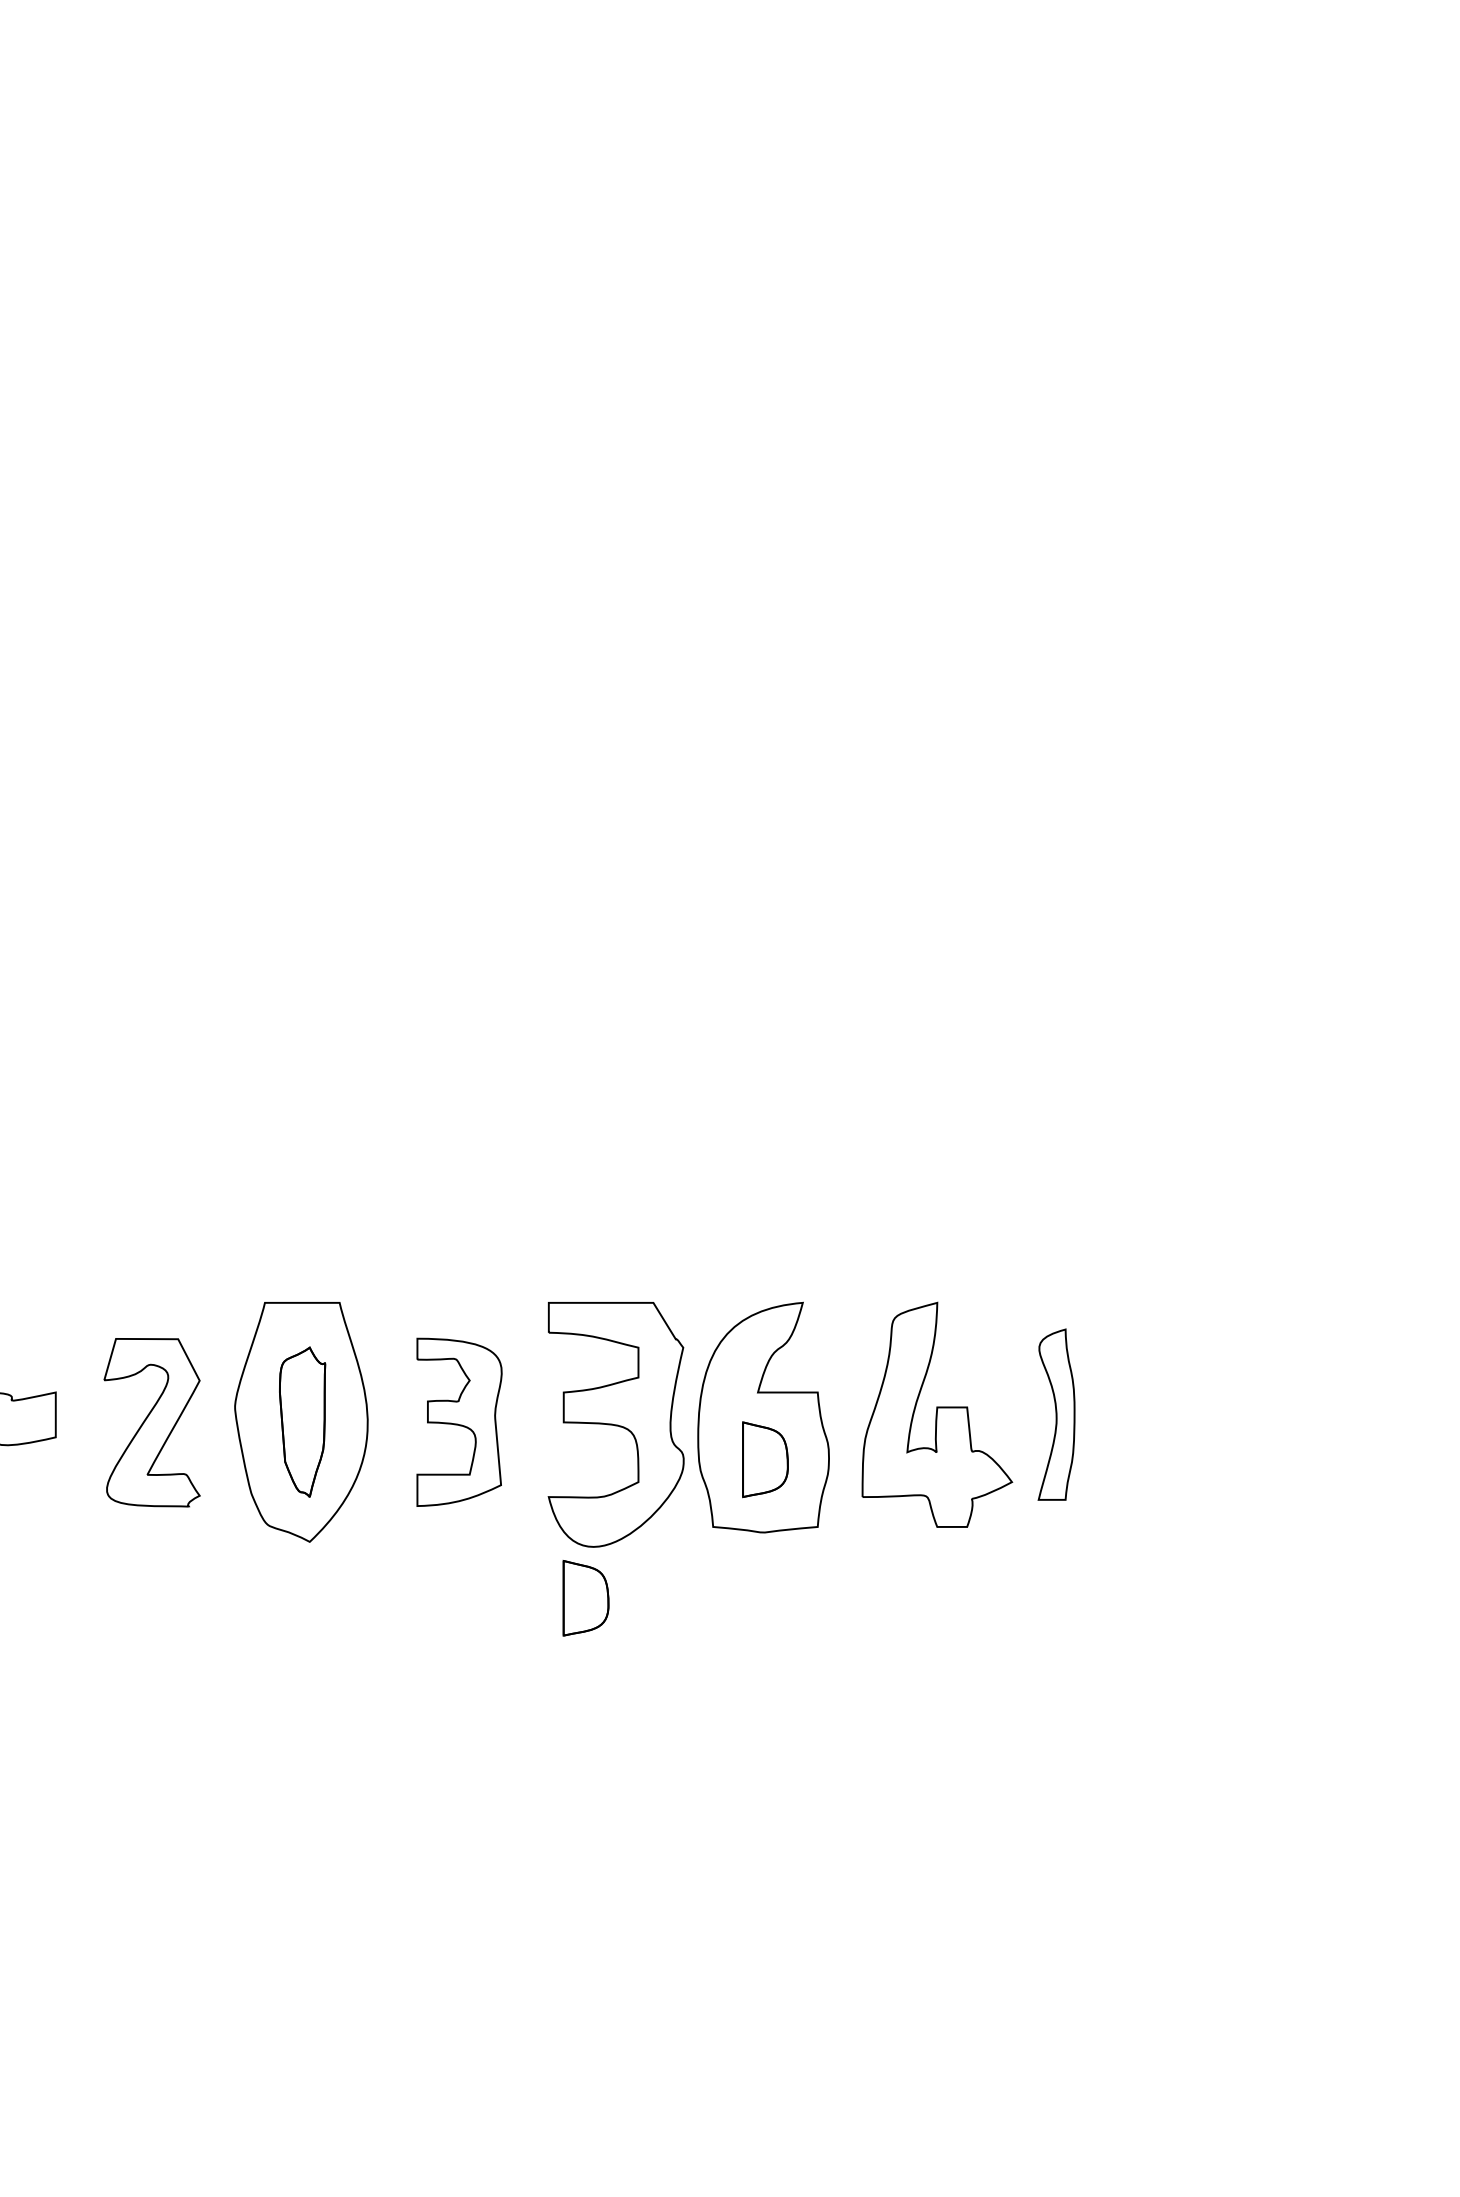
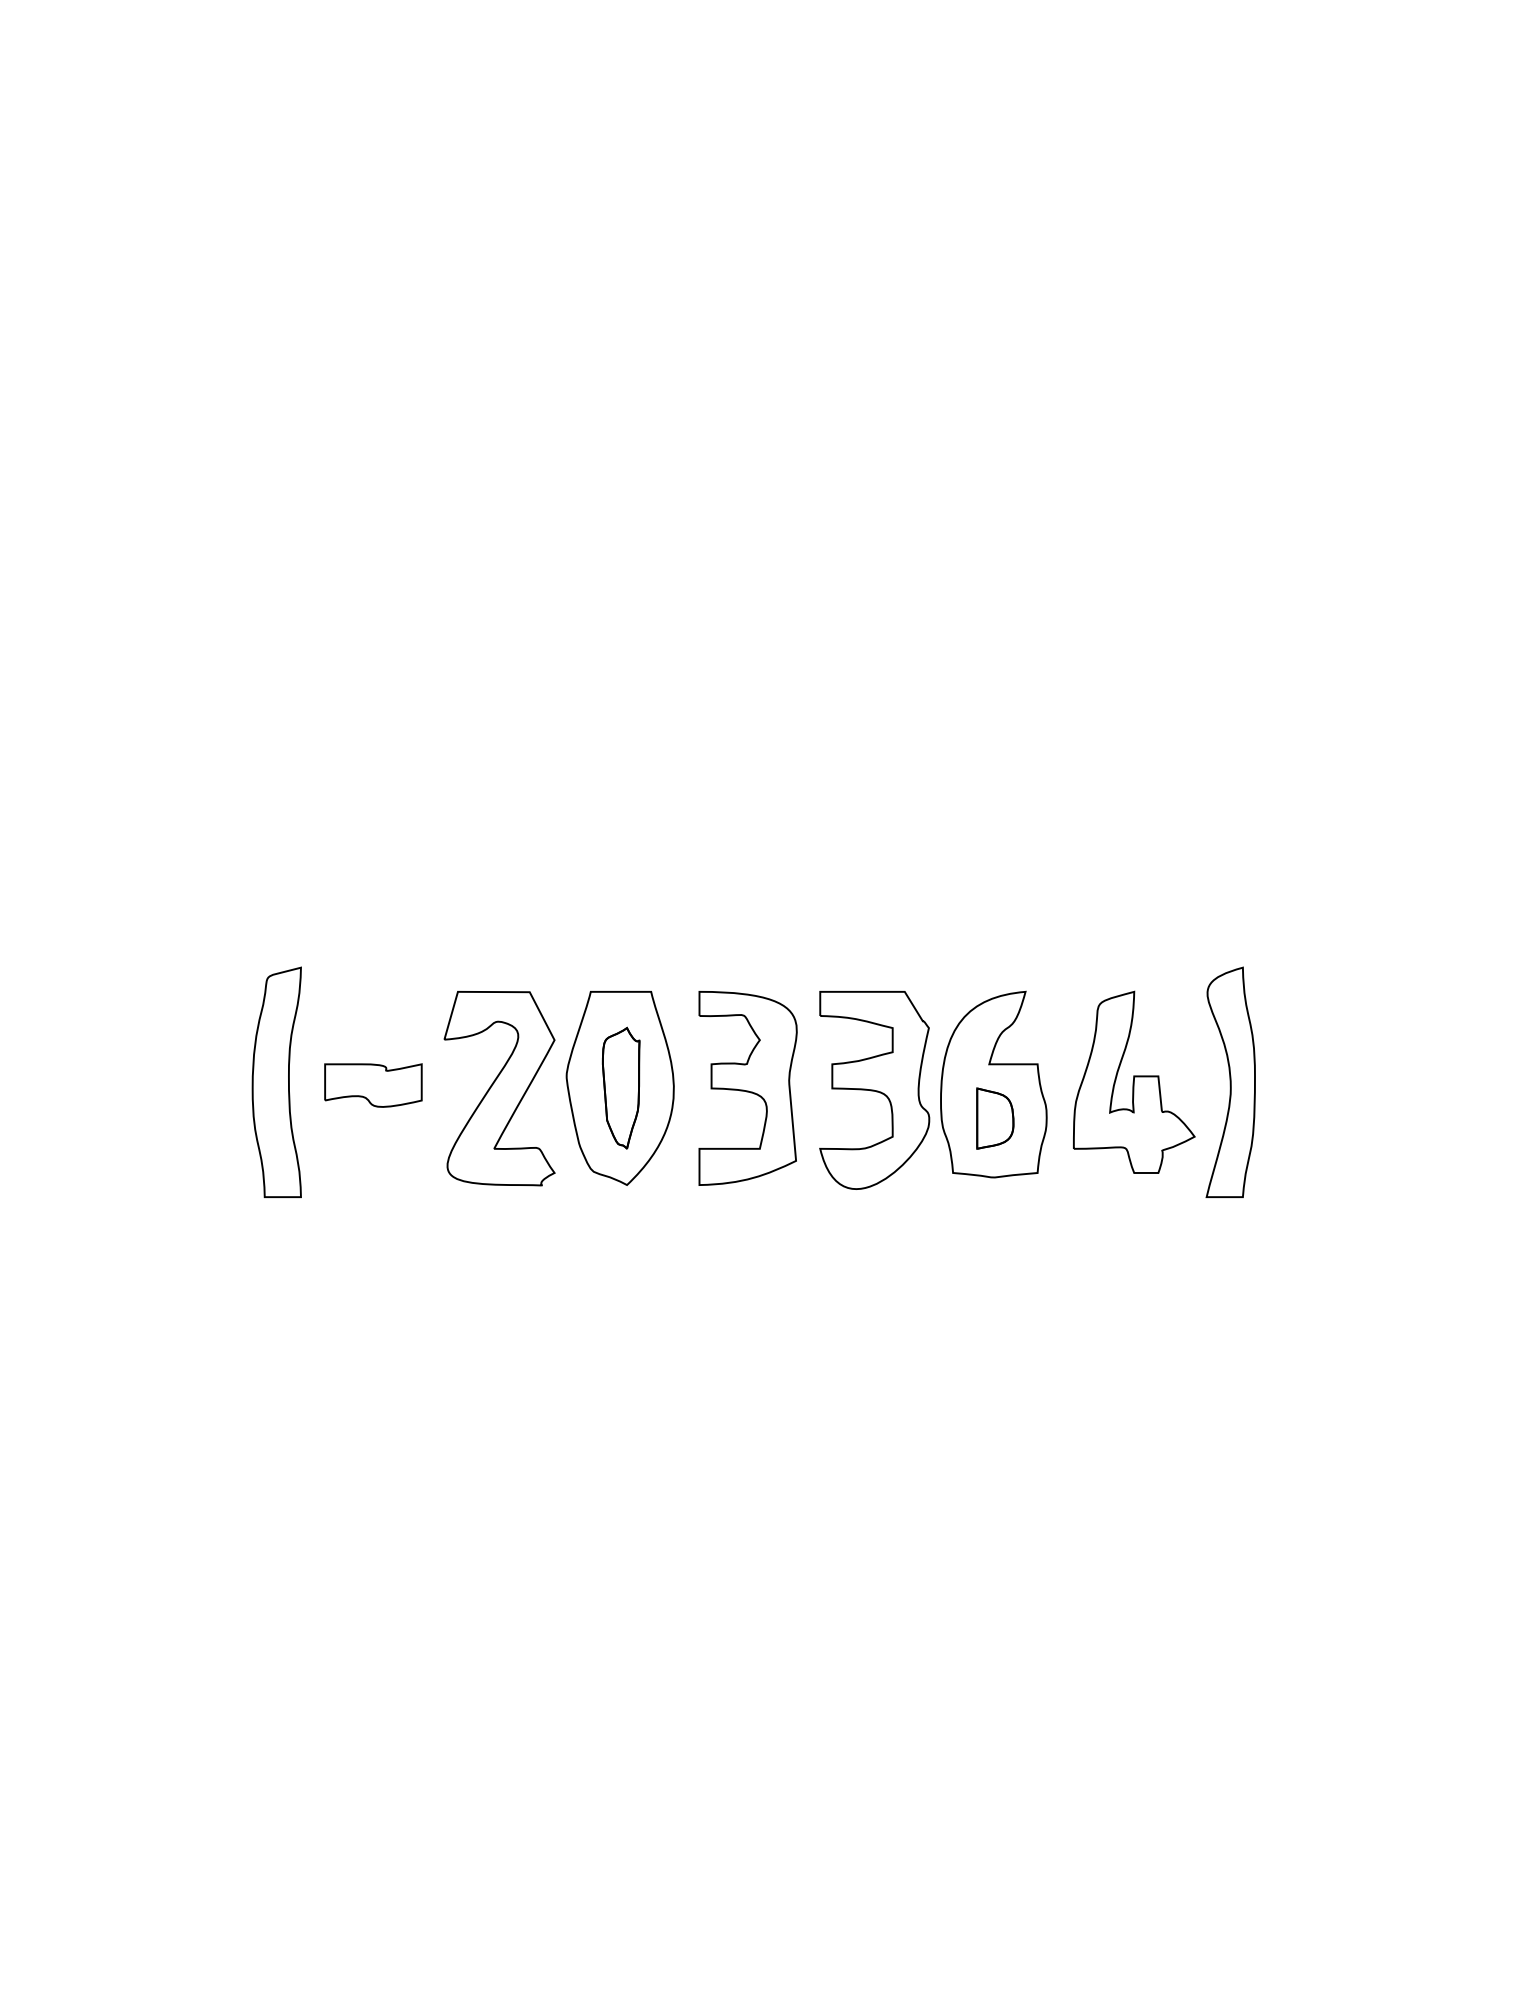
part: (1056, 1413) -> (1230, 1081), size x1.67
part: (152, 1422) -> (499, 1088), size x1.43
part: (458, 1422) -> (747, 1088), size x1.43
part: (586, 1598) -> (850, 1230), removed

